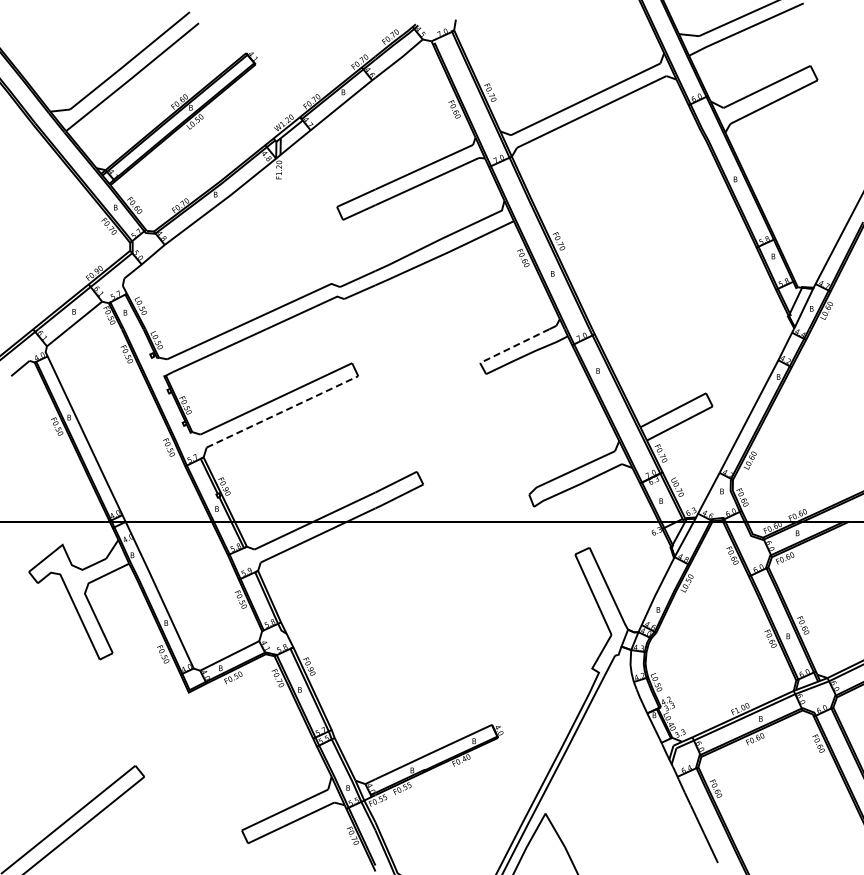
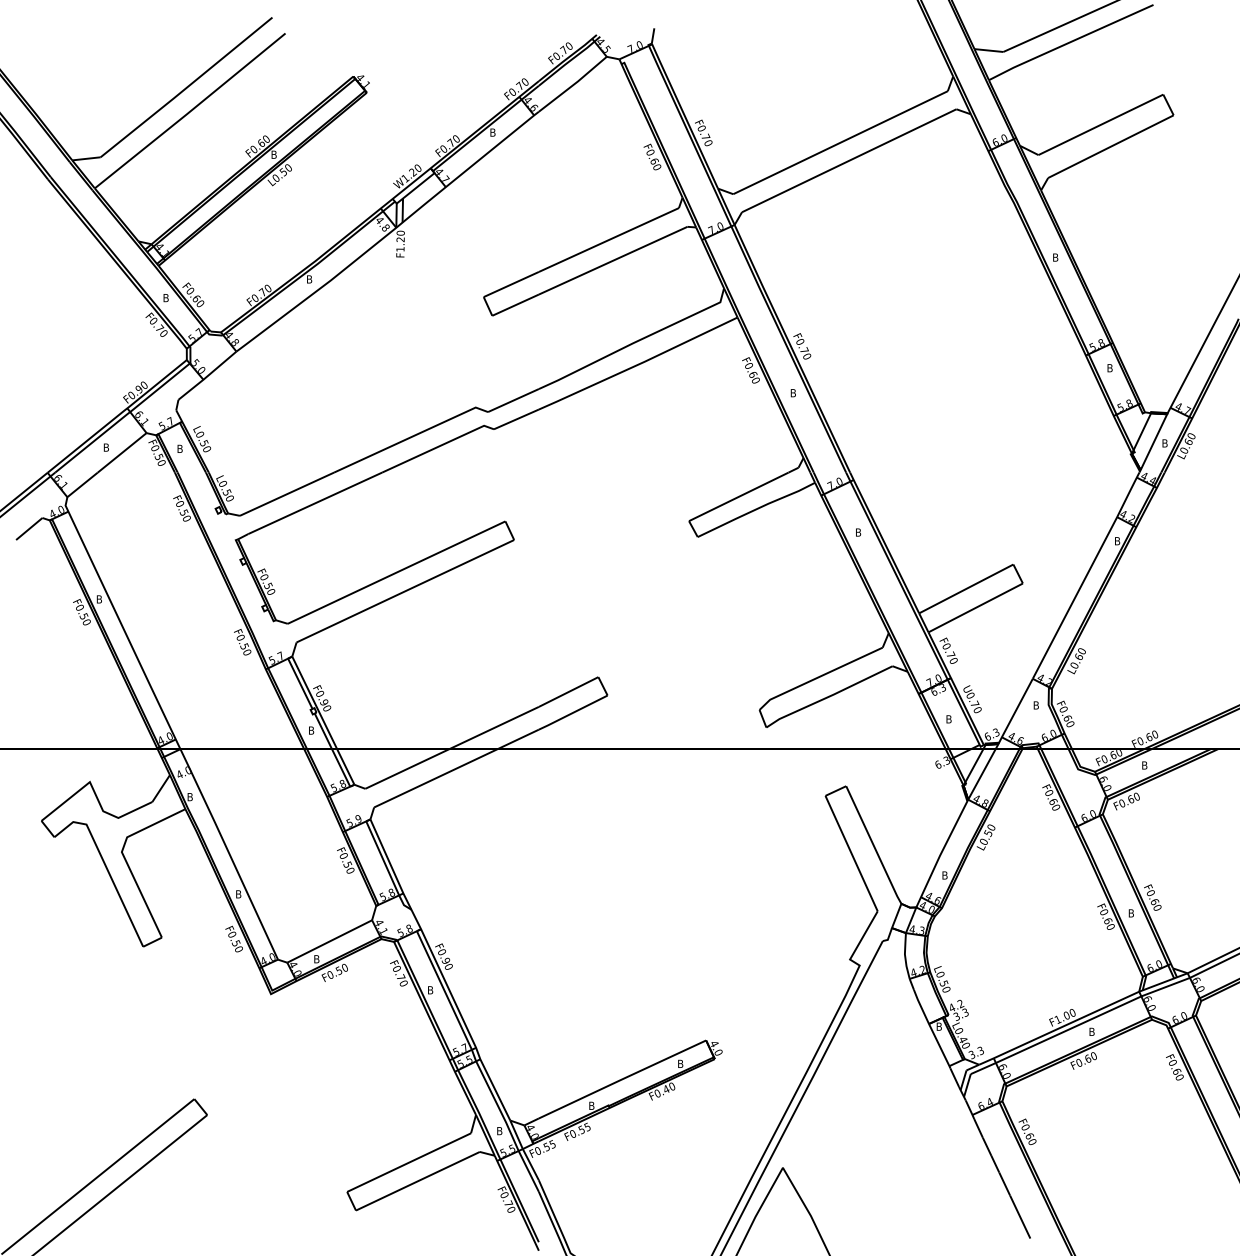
line: (514, 346) -> (738, 497), dashed -> solid
line: (282, 411) -> (405, 590), dashed -> solid

